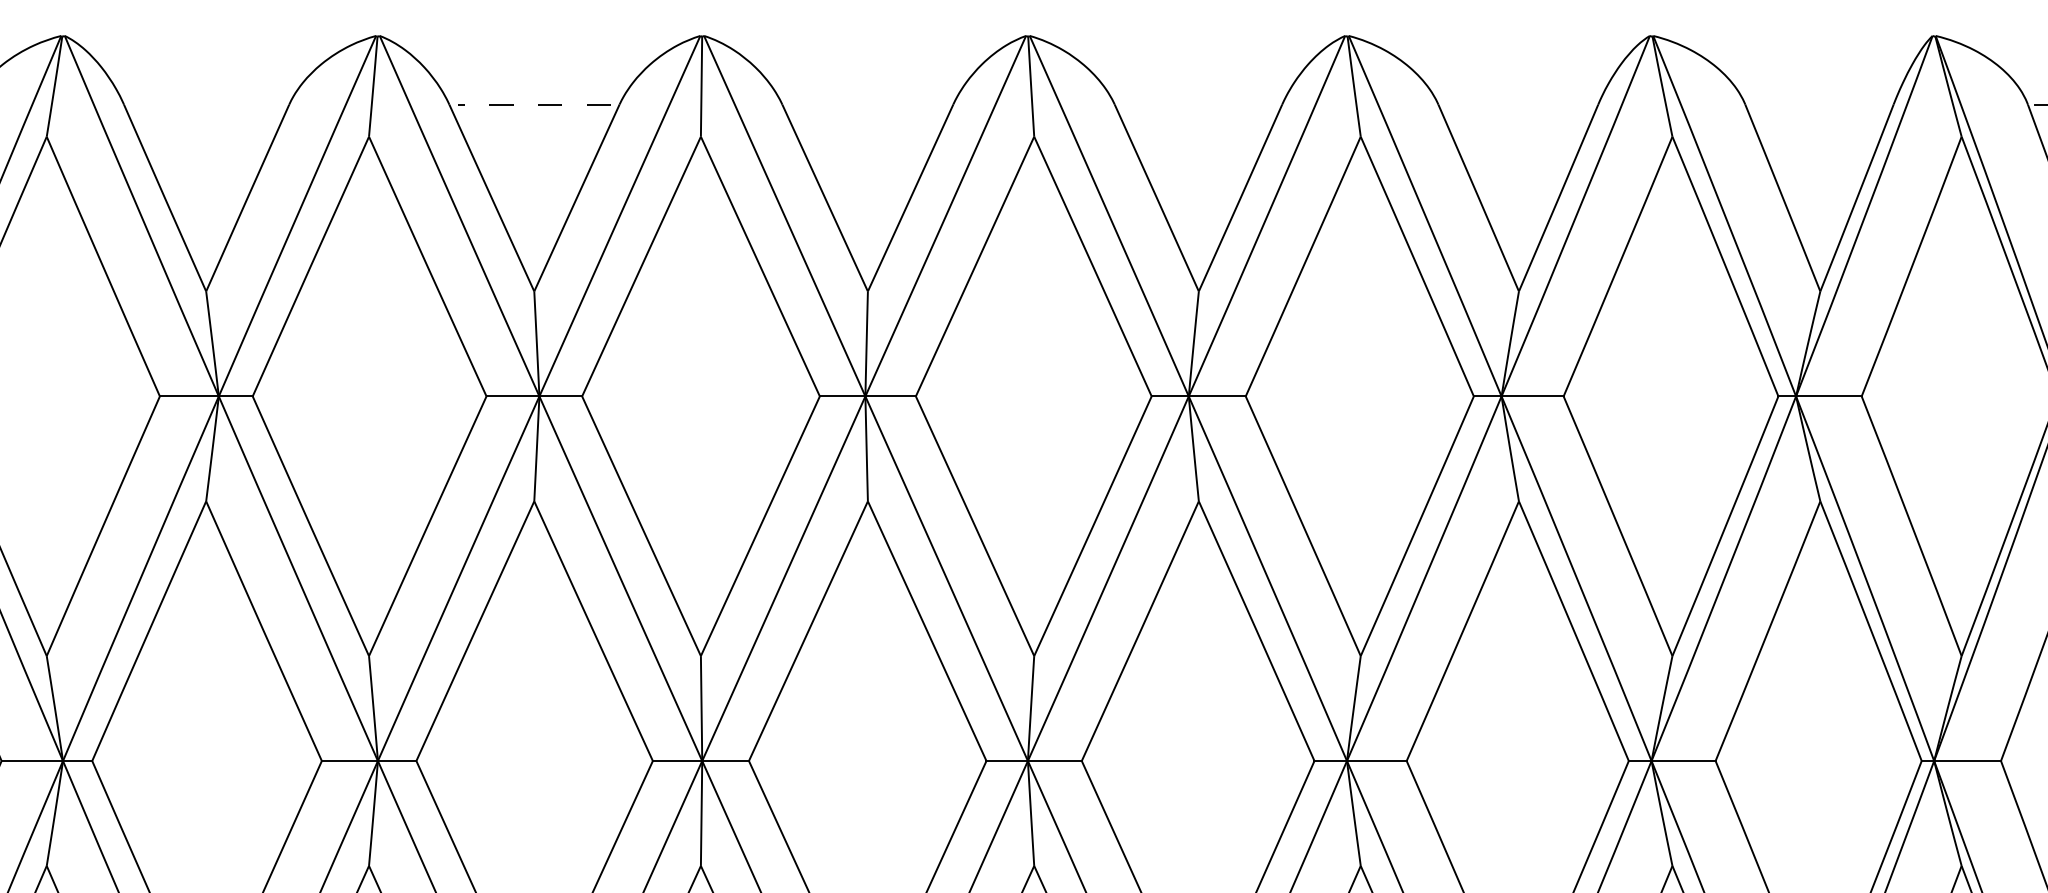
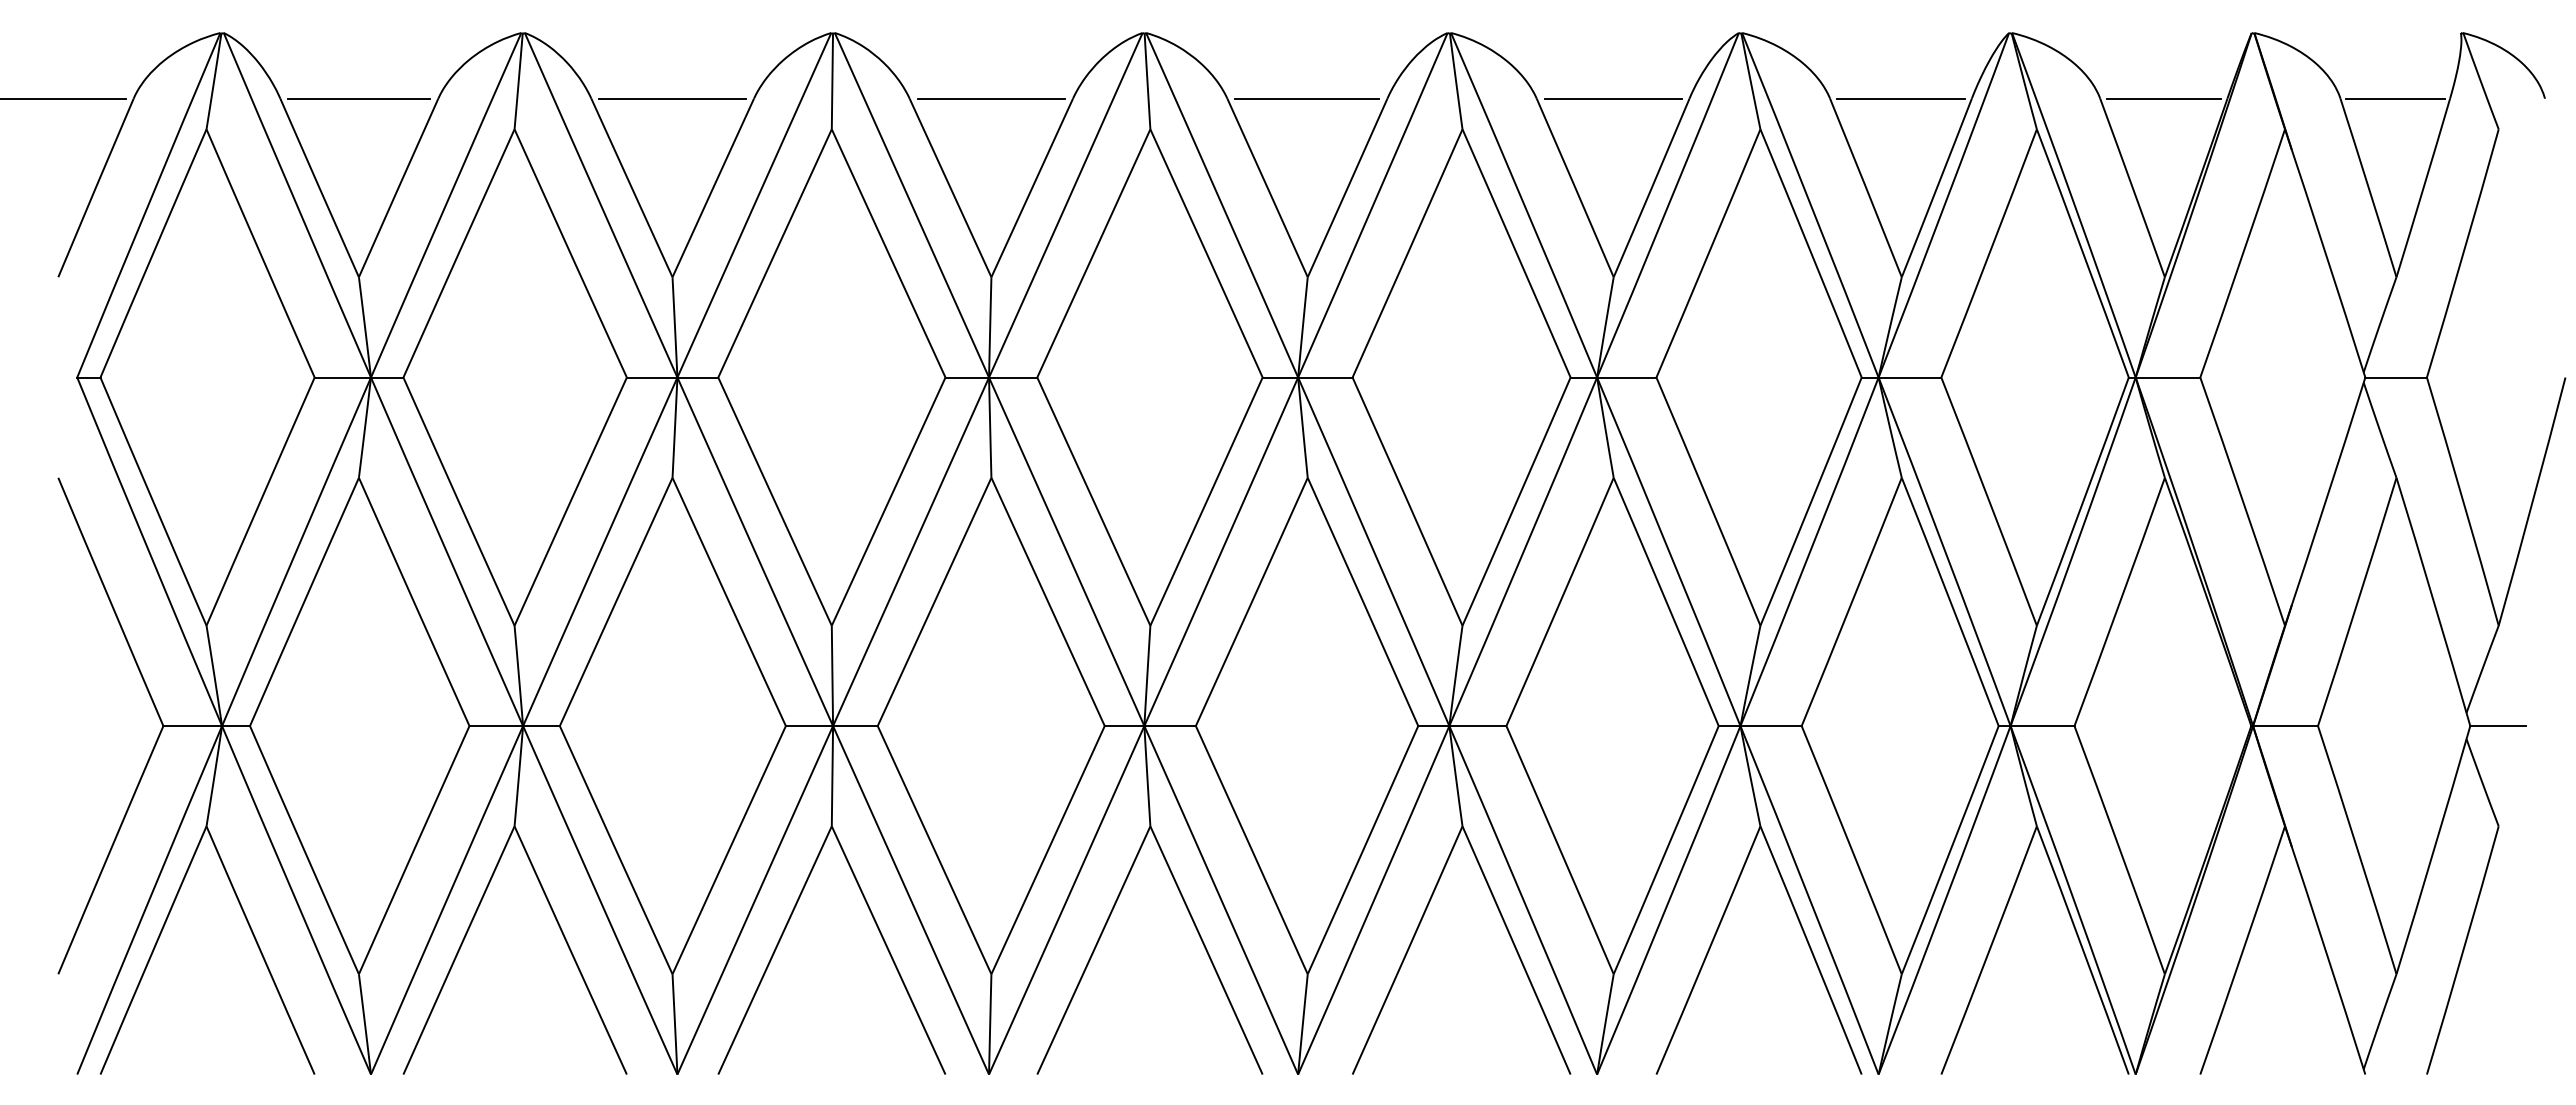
line: (206, 104) -> (359, 98), added
line: (534, 104) -> (672, 98), dashed -> solid
line: (866, 104) -> (990, 98), added
line: (1198, 104) -> (1307, 98), added
line: (1517, 104) -> (1612, 98), added
line: (1818, 104) -> (1900, 98), added

